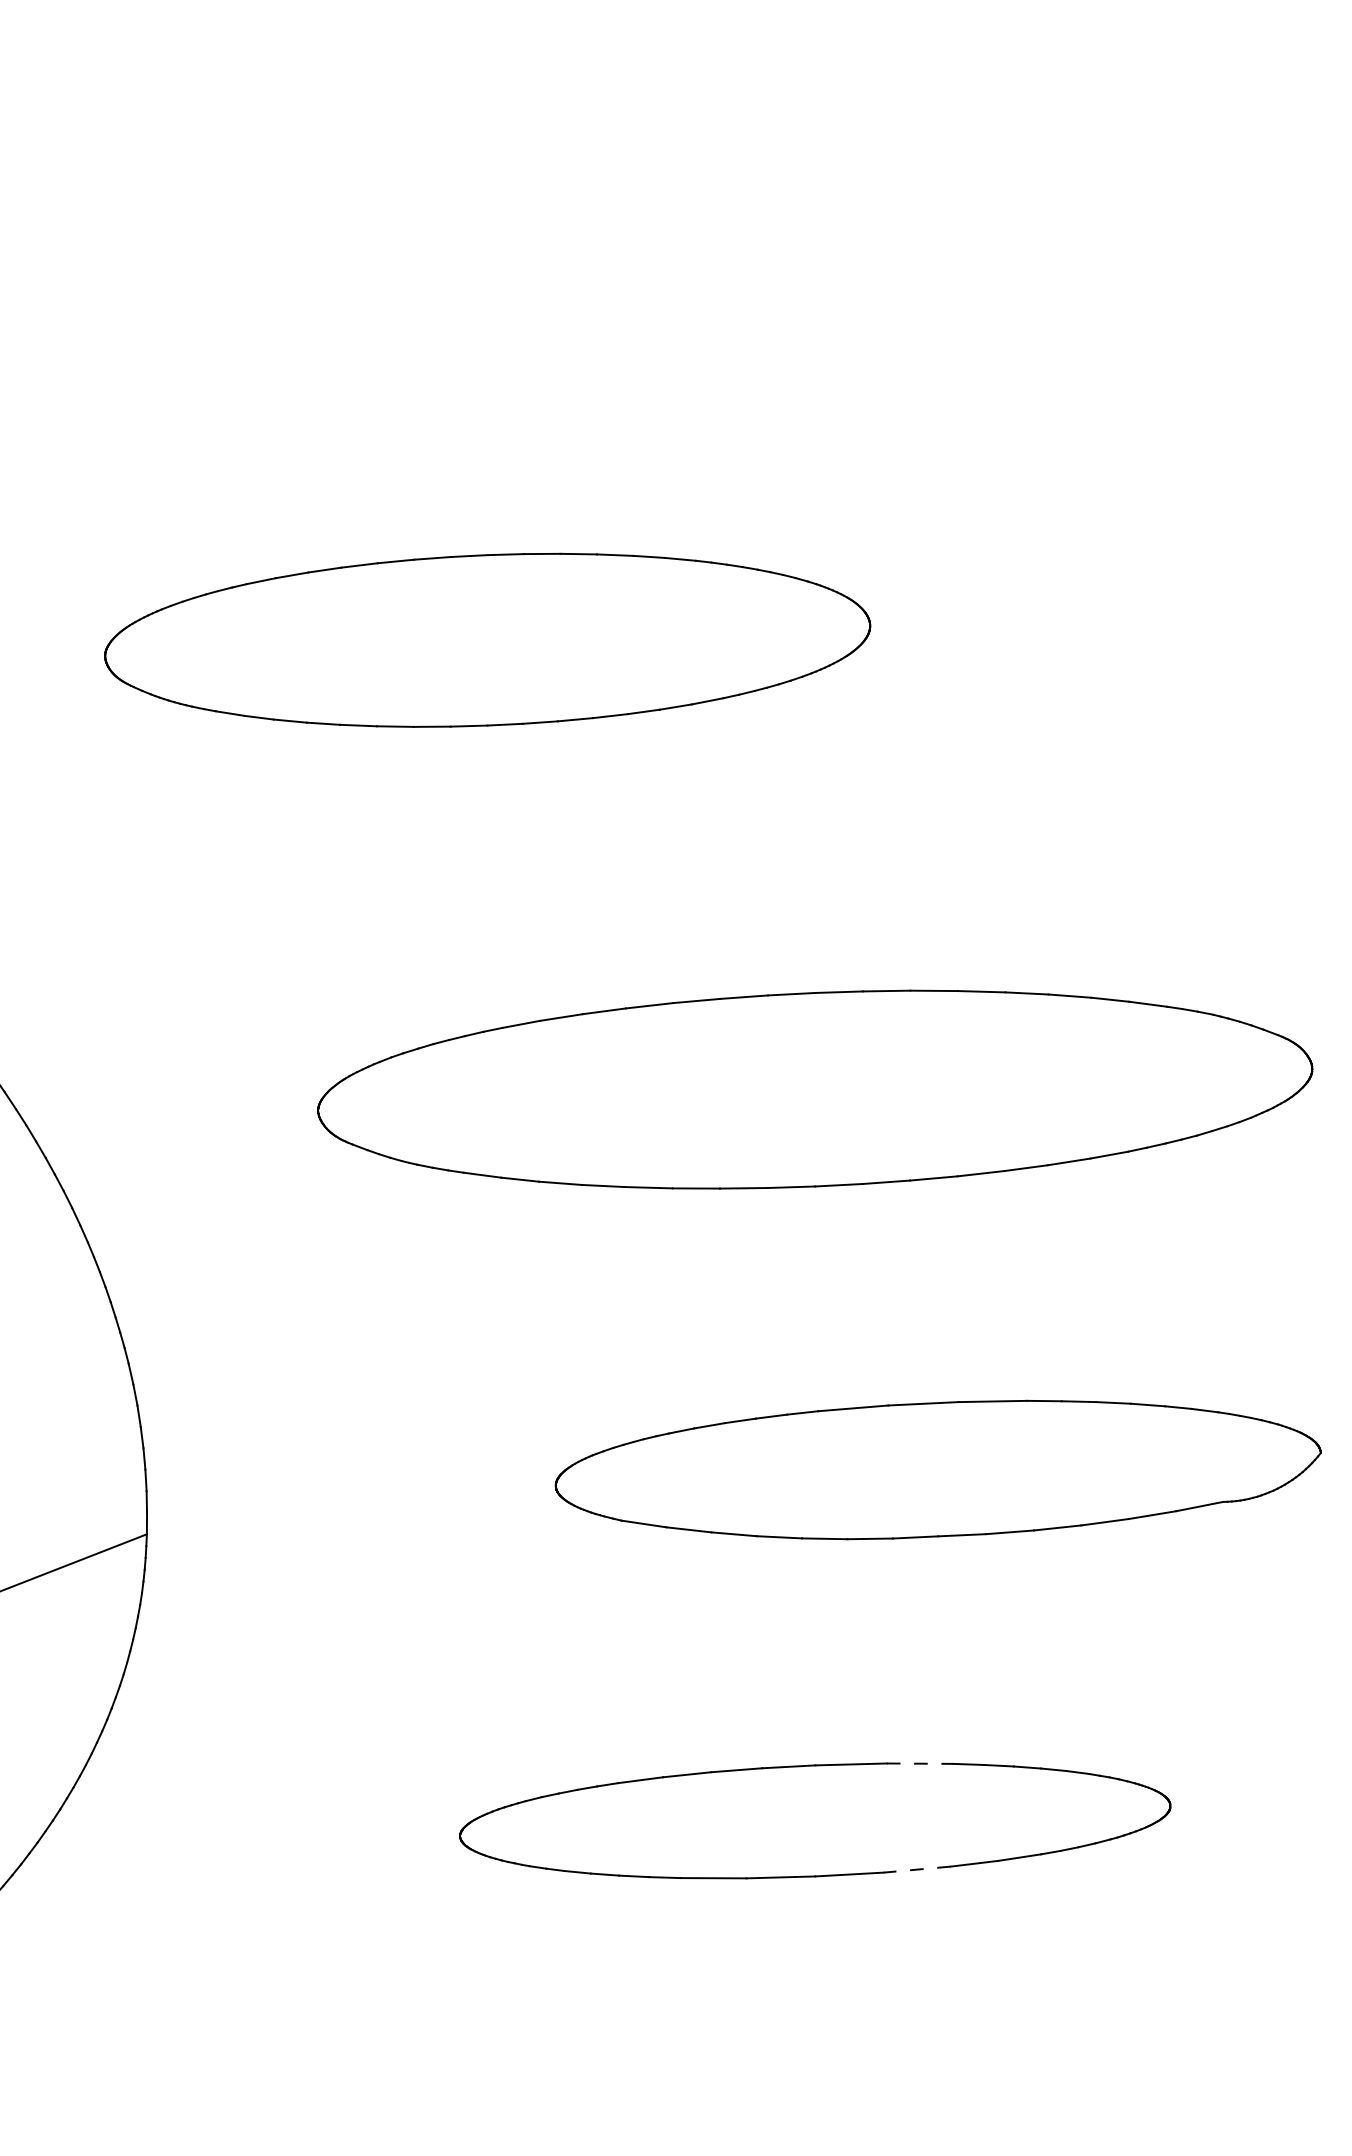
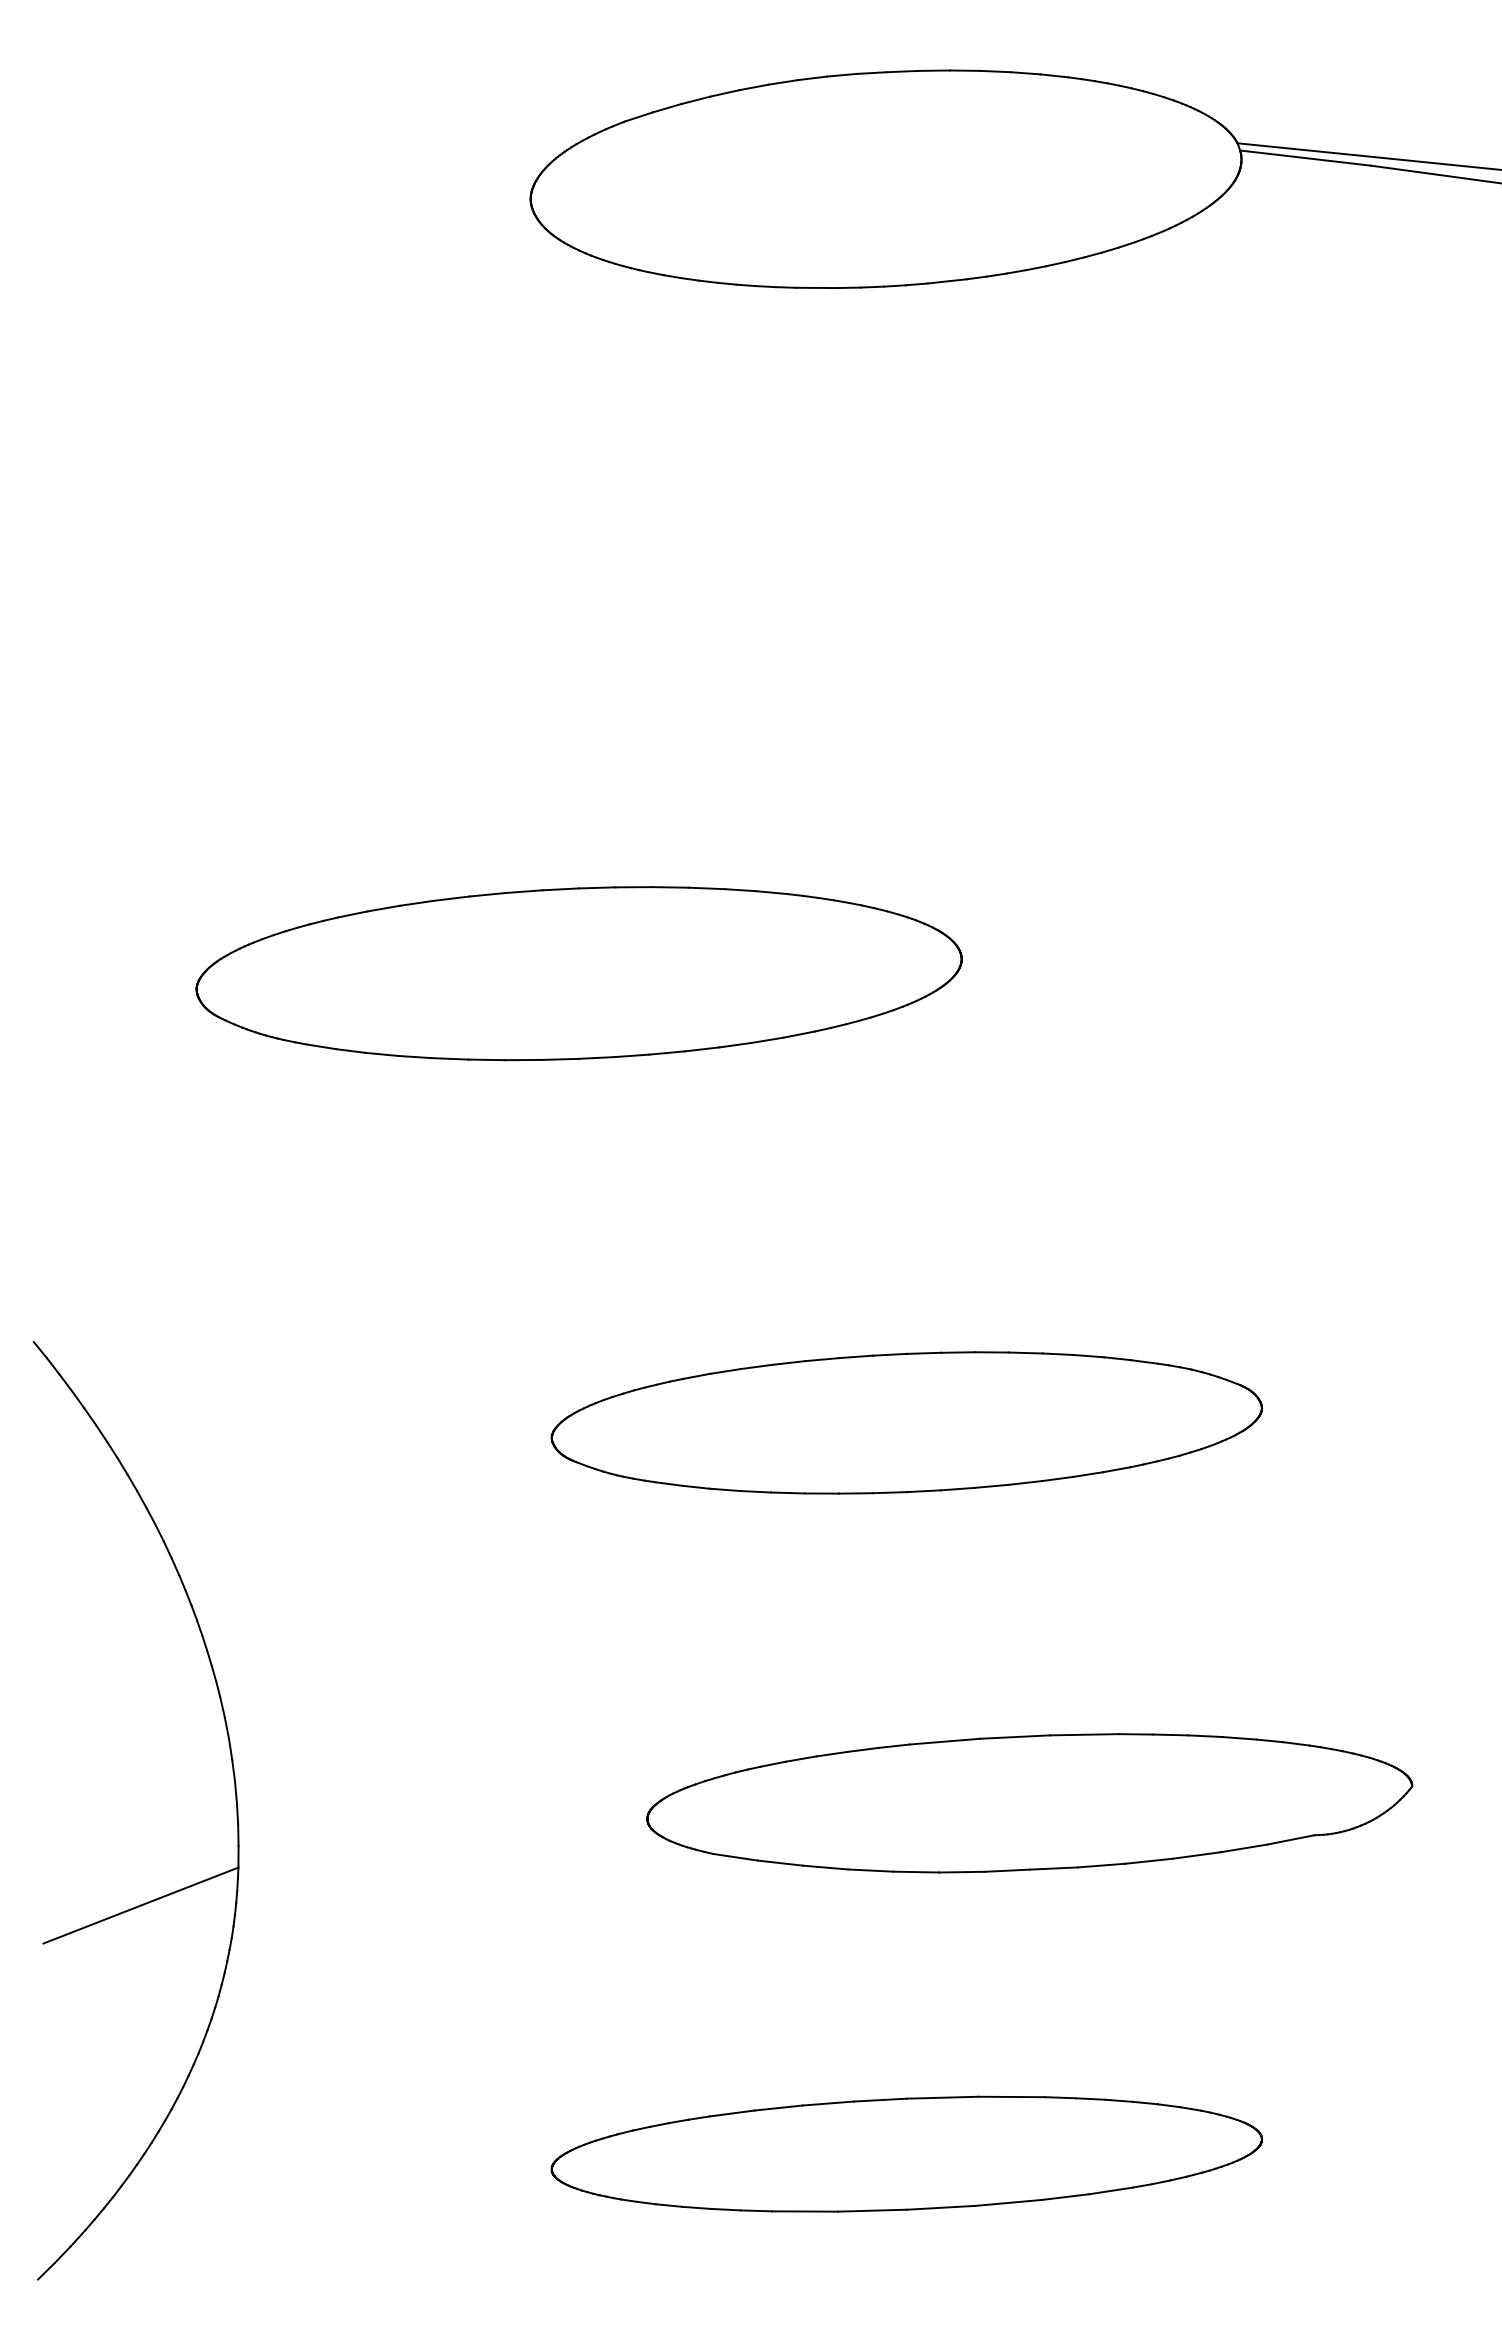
part: (814, 1089) -> (906, 1422), size x0.71
line: (920, 1763) -> (1012, 2096), dashed -> solid
line: (916, 1869) -> (1008, 2202), dashed -> solid

